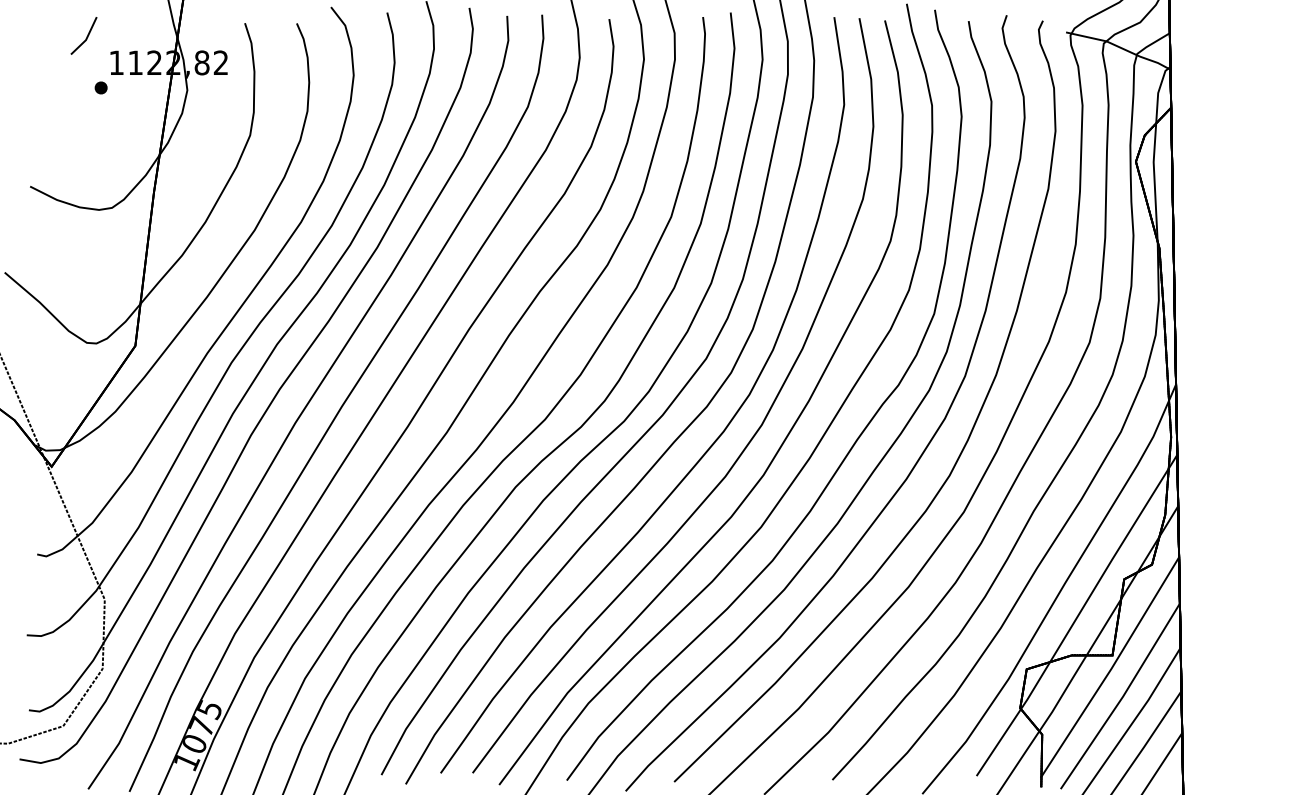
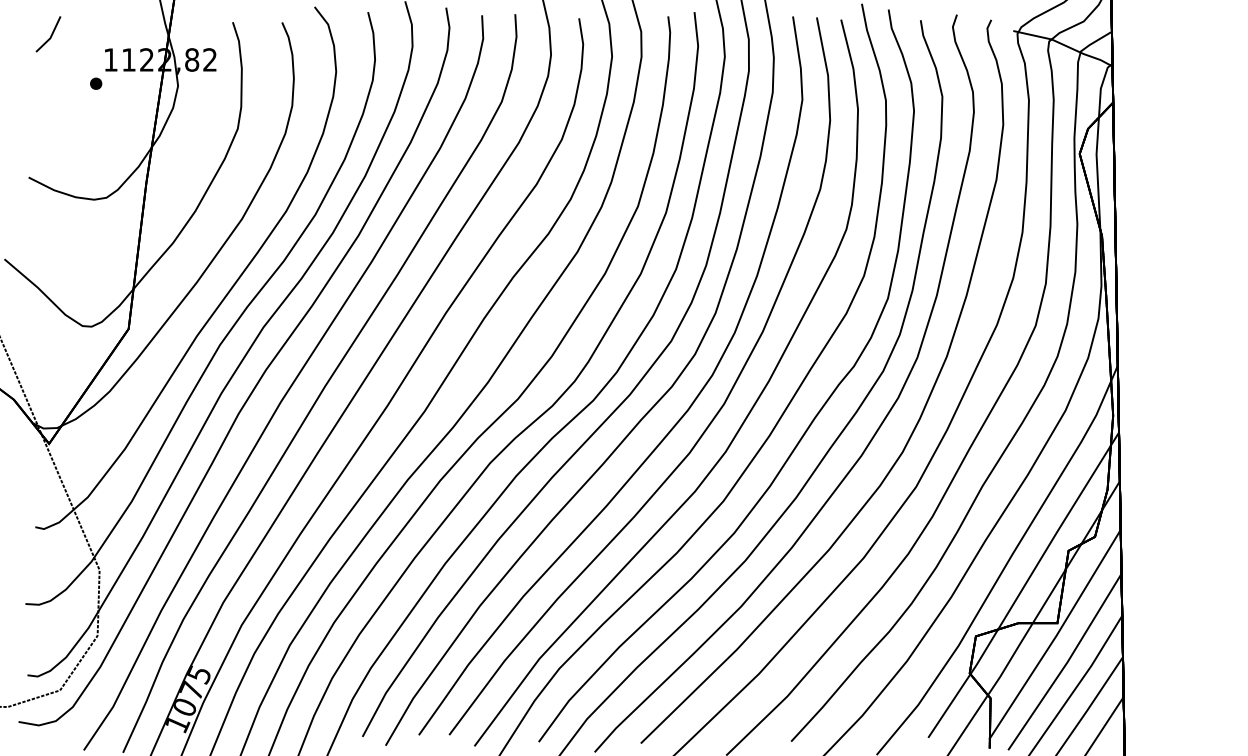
line: (86, 36) -> (50, 34), moved

